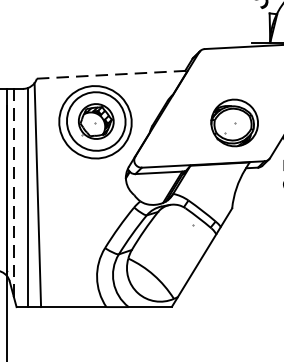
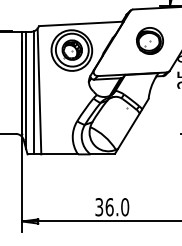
line: (112, 74) -> (81, 23), dashed -> solid
part: (233, 122) -> (149, 40), moved
line: (14, 191) -> (26, 89), dashed -> solid

